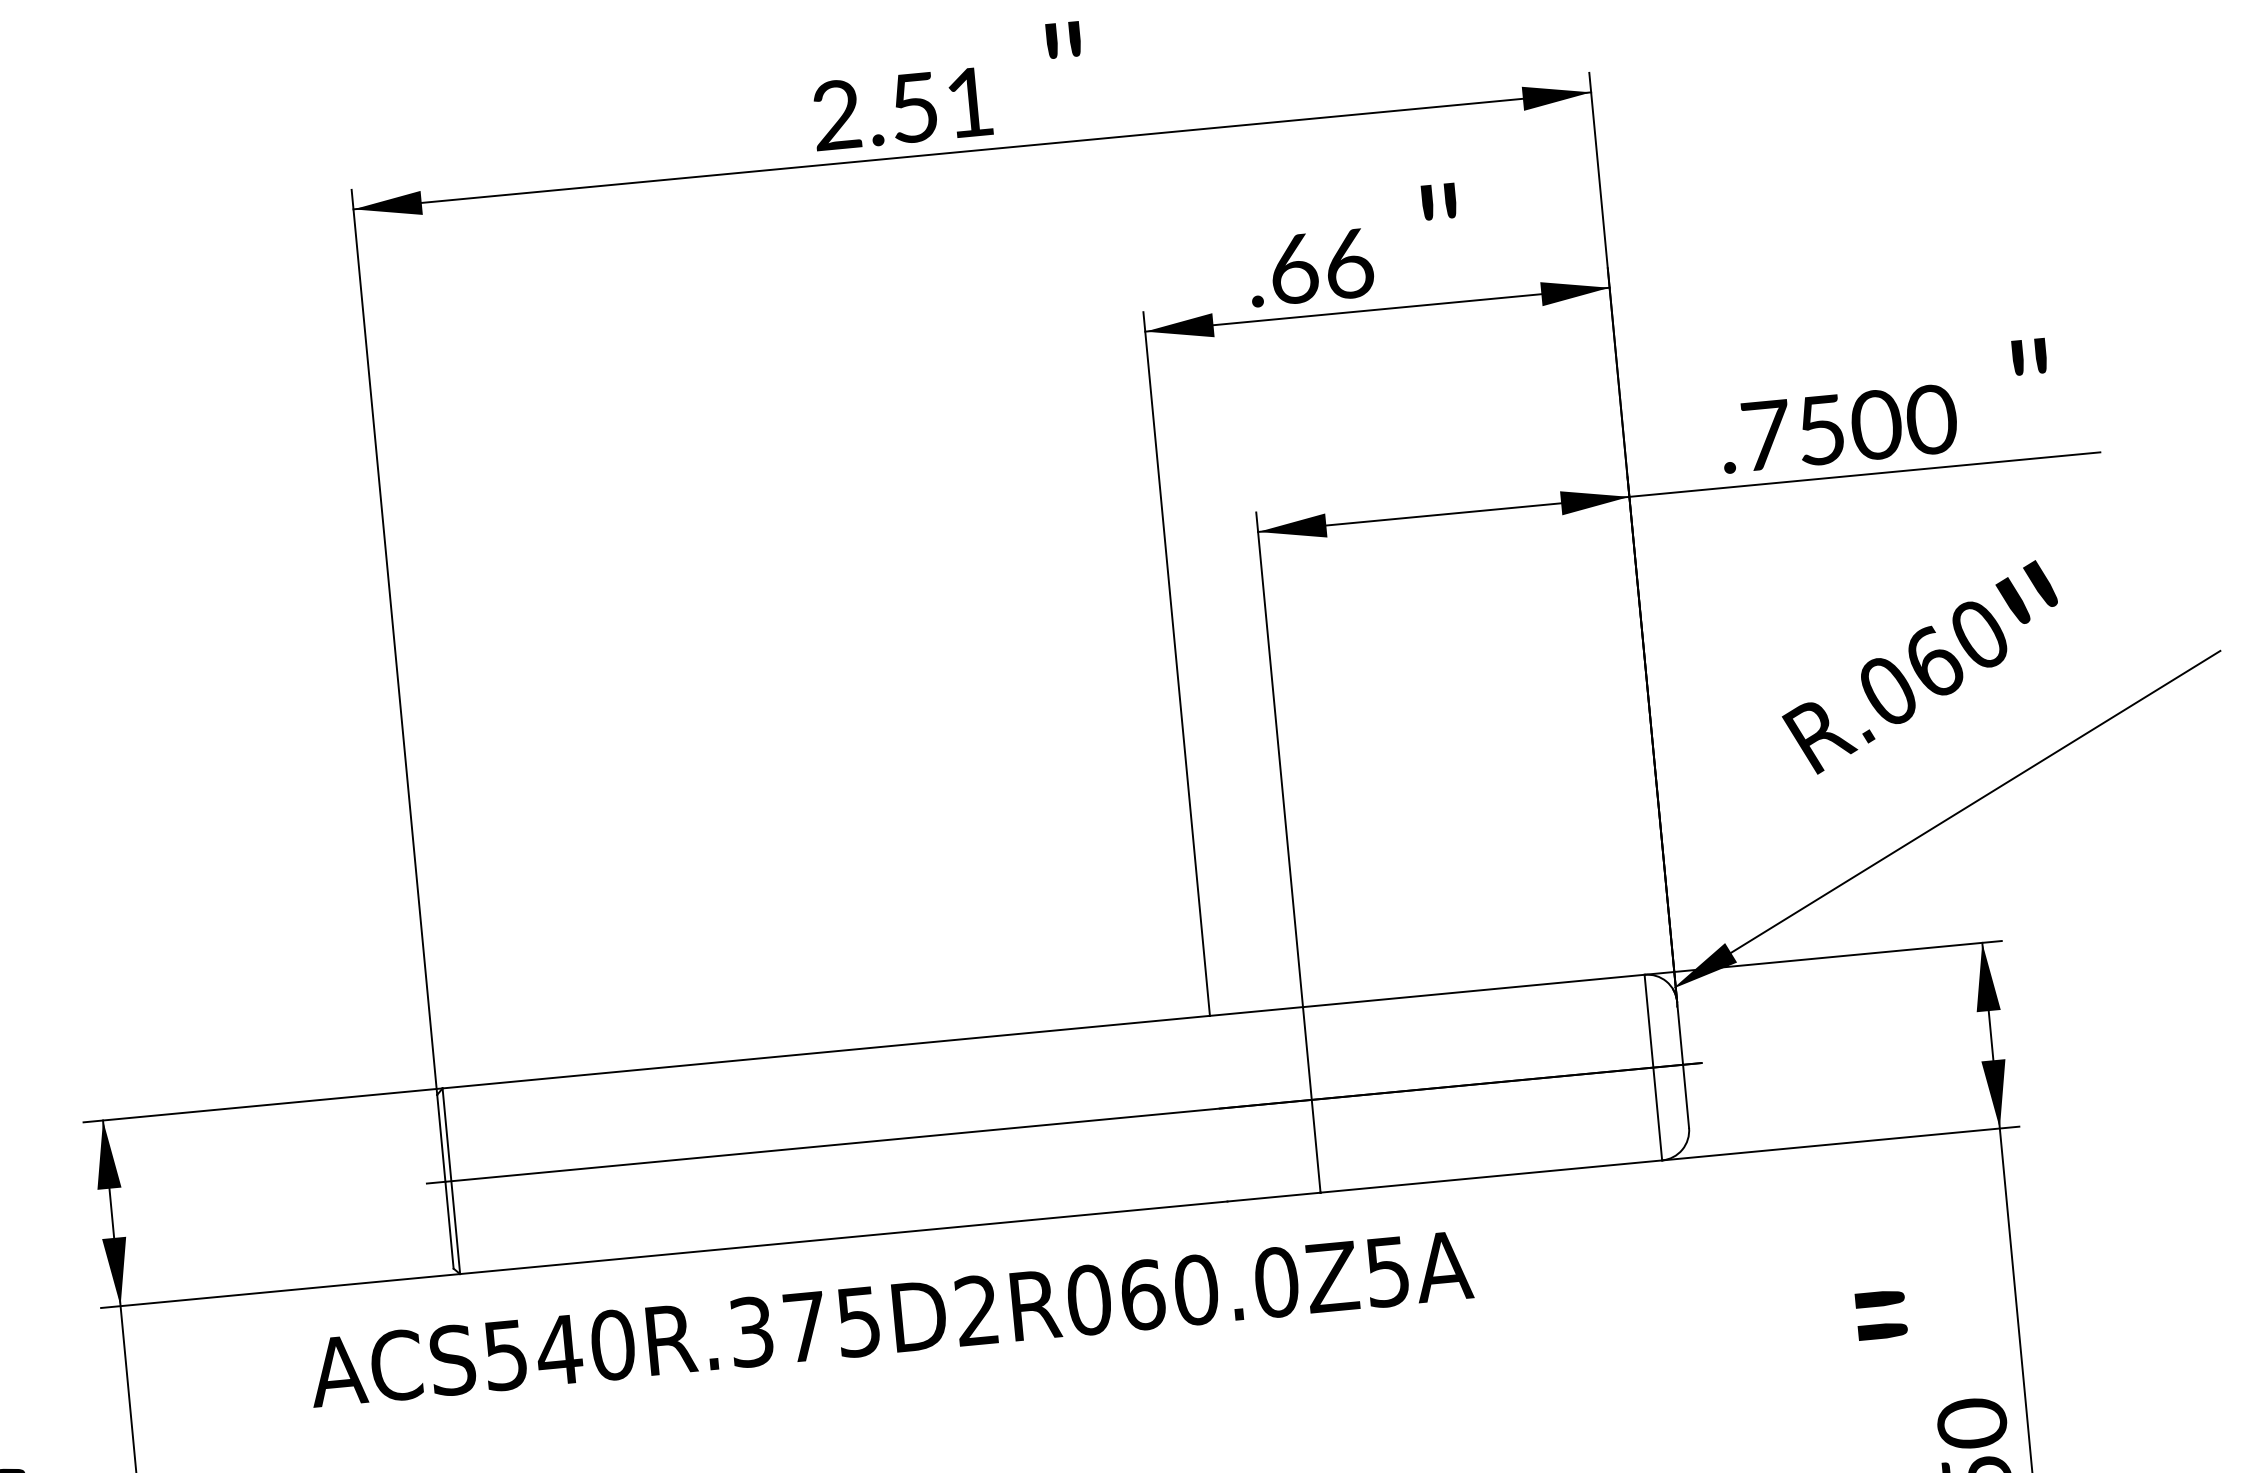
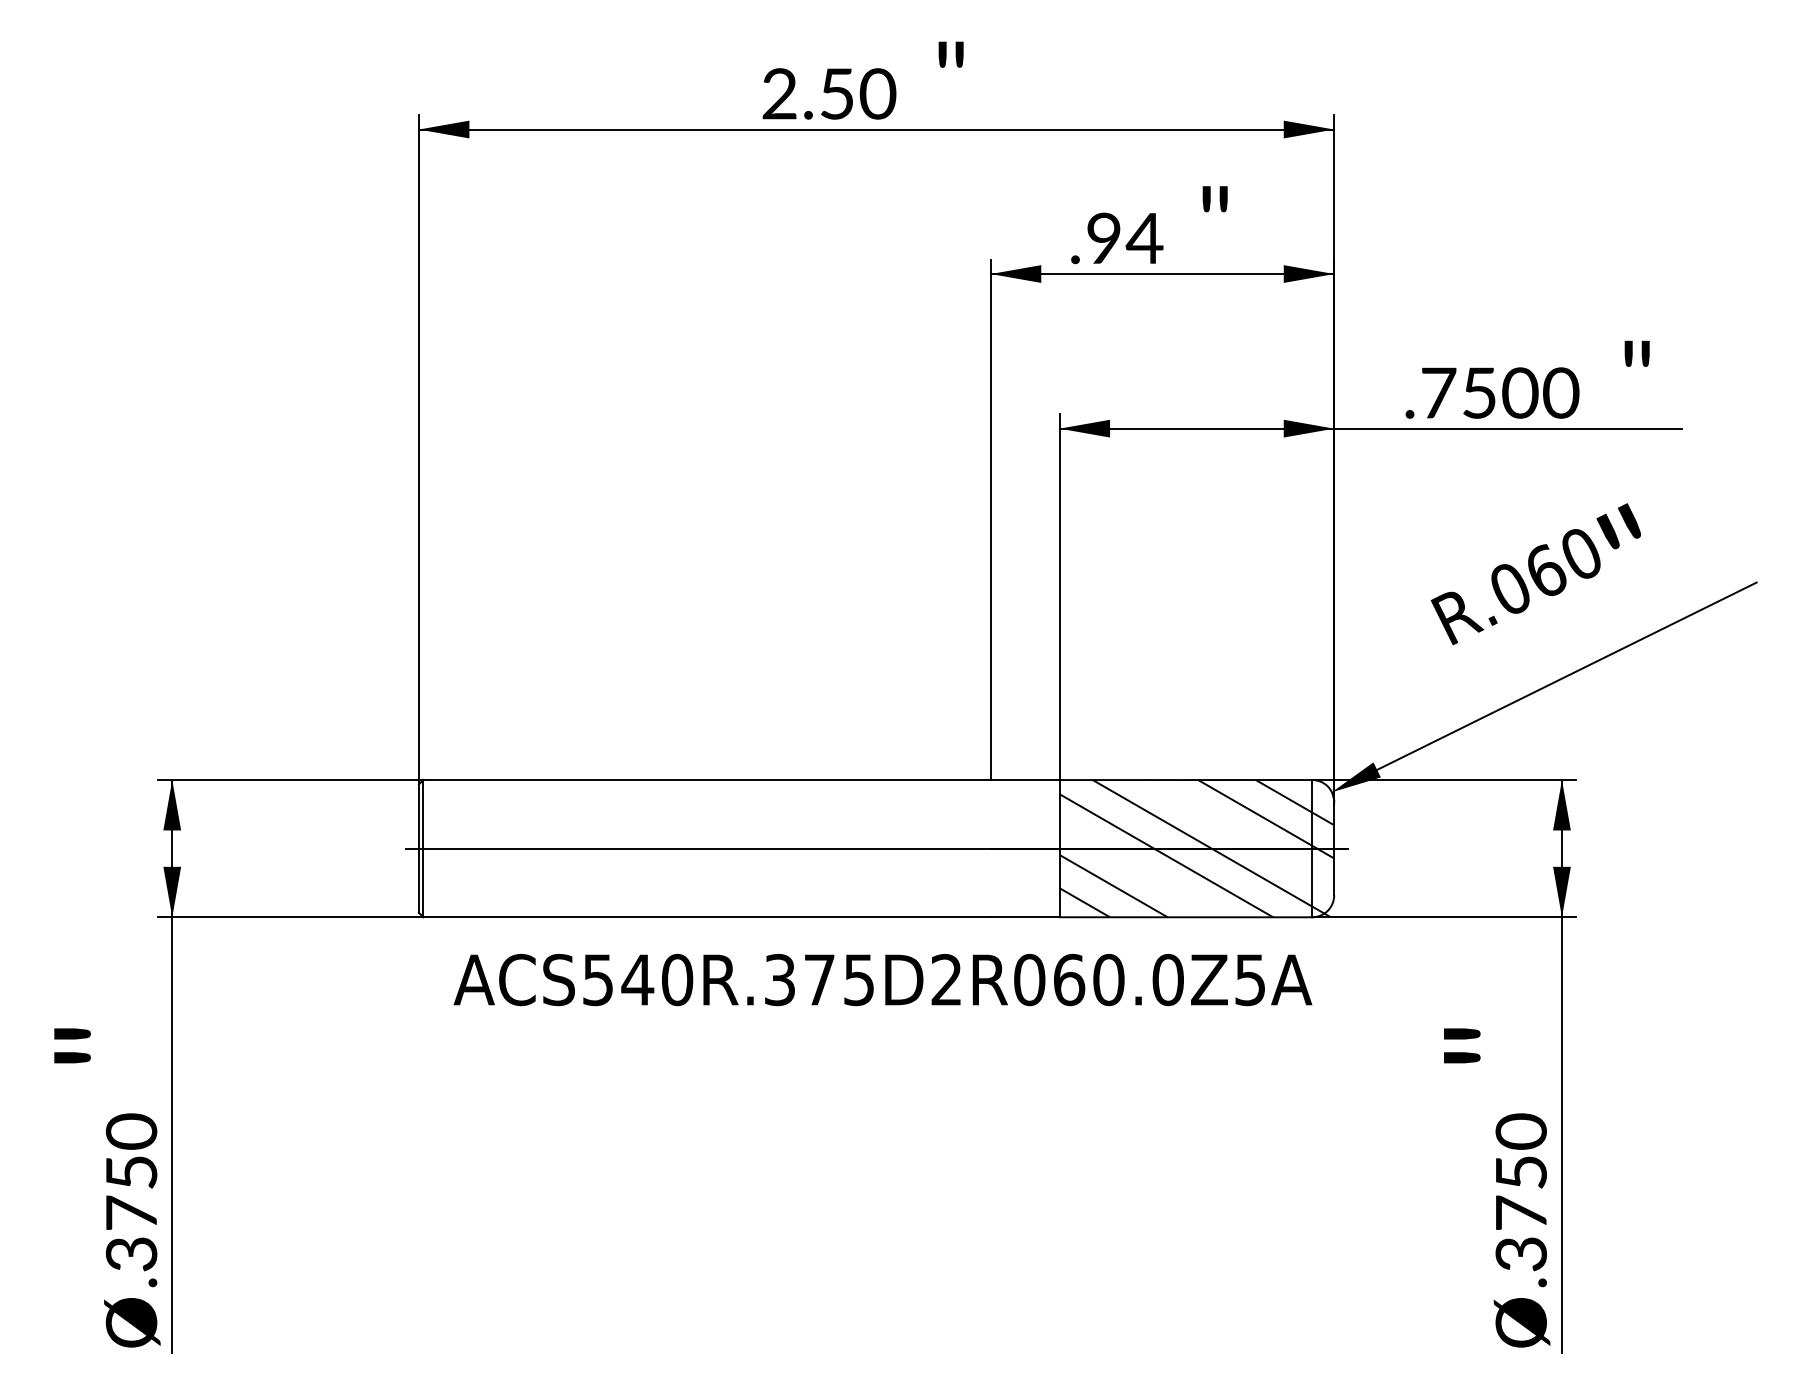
text: (968, 102) -> (877, 93), 2.51 -> 2.50
text: (1322, 266) -> (1125, 238), .66 -> .94
hatch: (1496, 1082) -> (1196, 848), added
text: (890, 1318) -> (882, 979), moved

